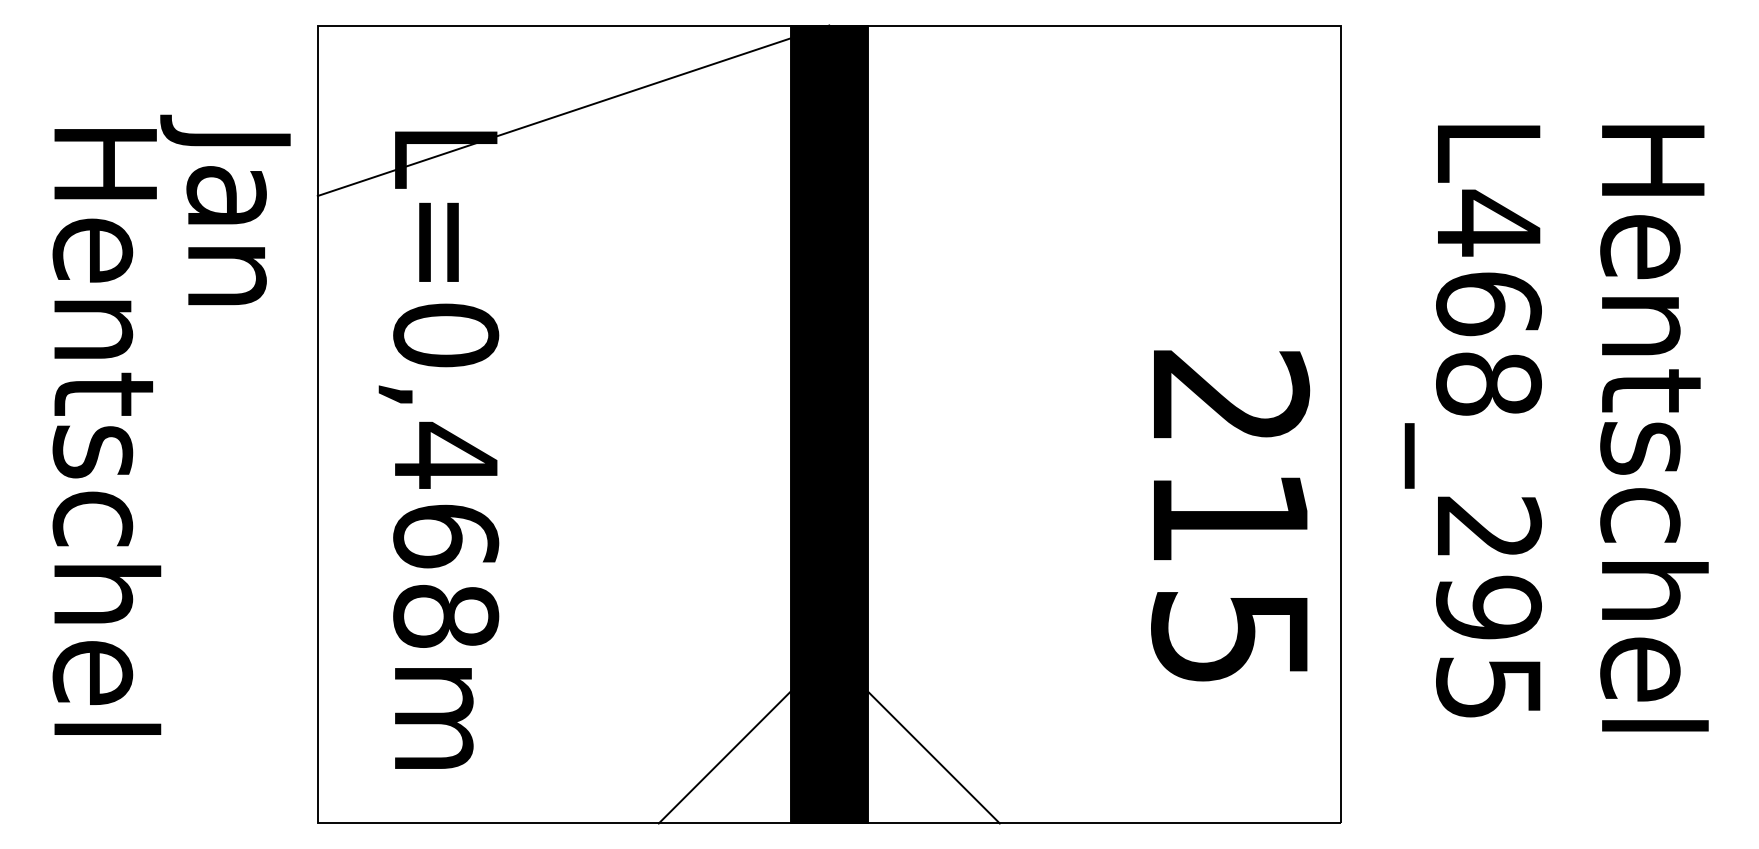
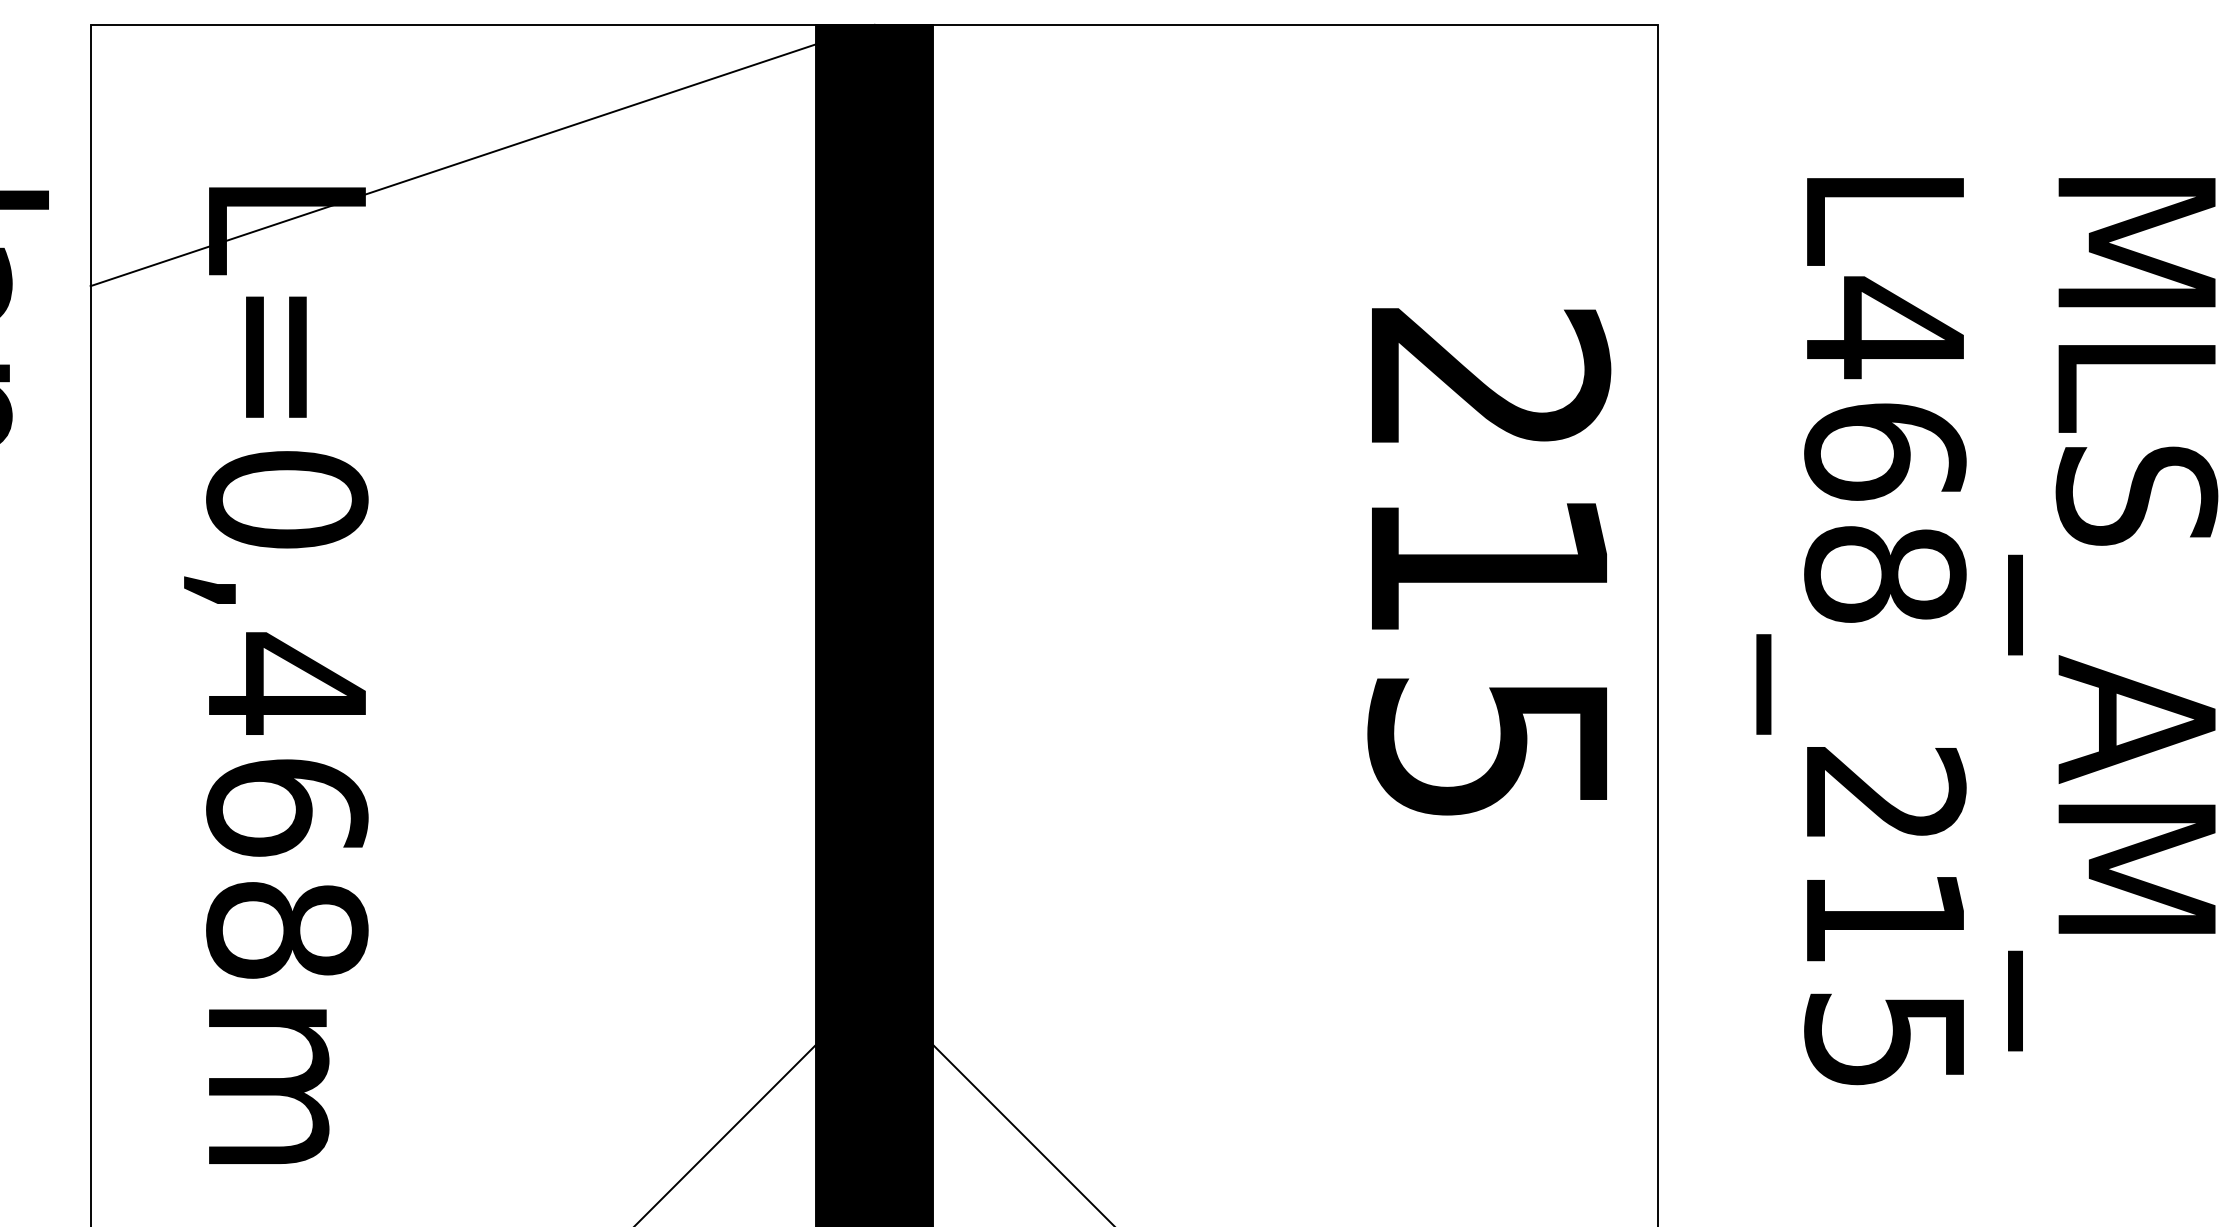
text: (1638, 434) -> (2114, 651), Hentschel -> MLS_AM_
text: (1230, 515) -> (1489, 561), moved
text: (1488, 607) -> (1884, 916), L468_295 -> L468_215

